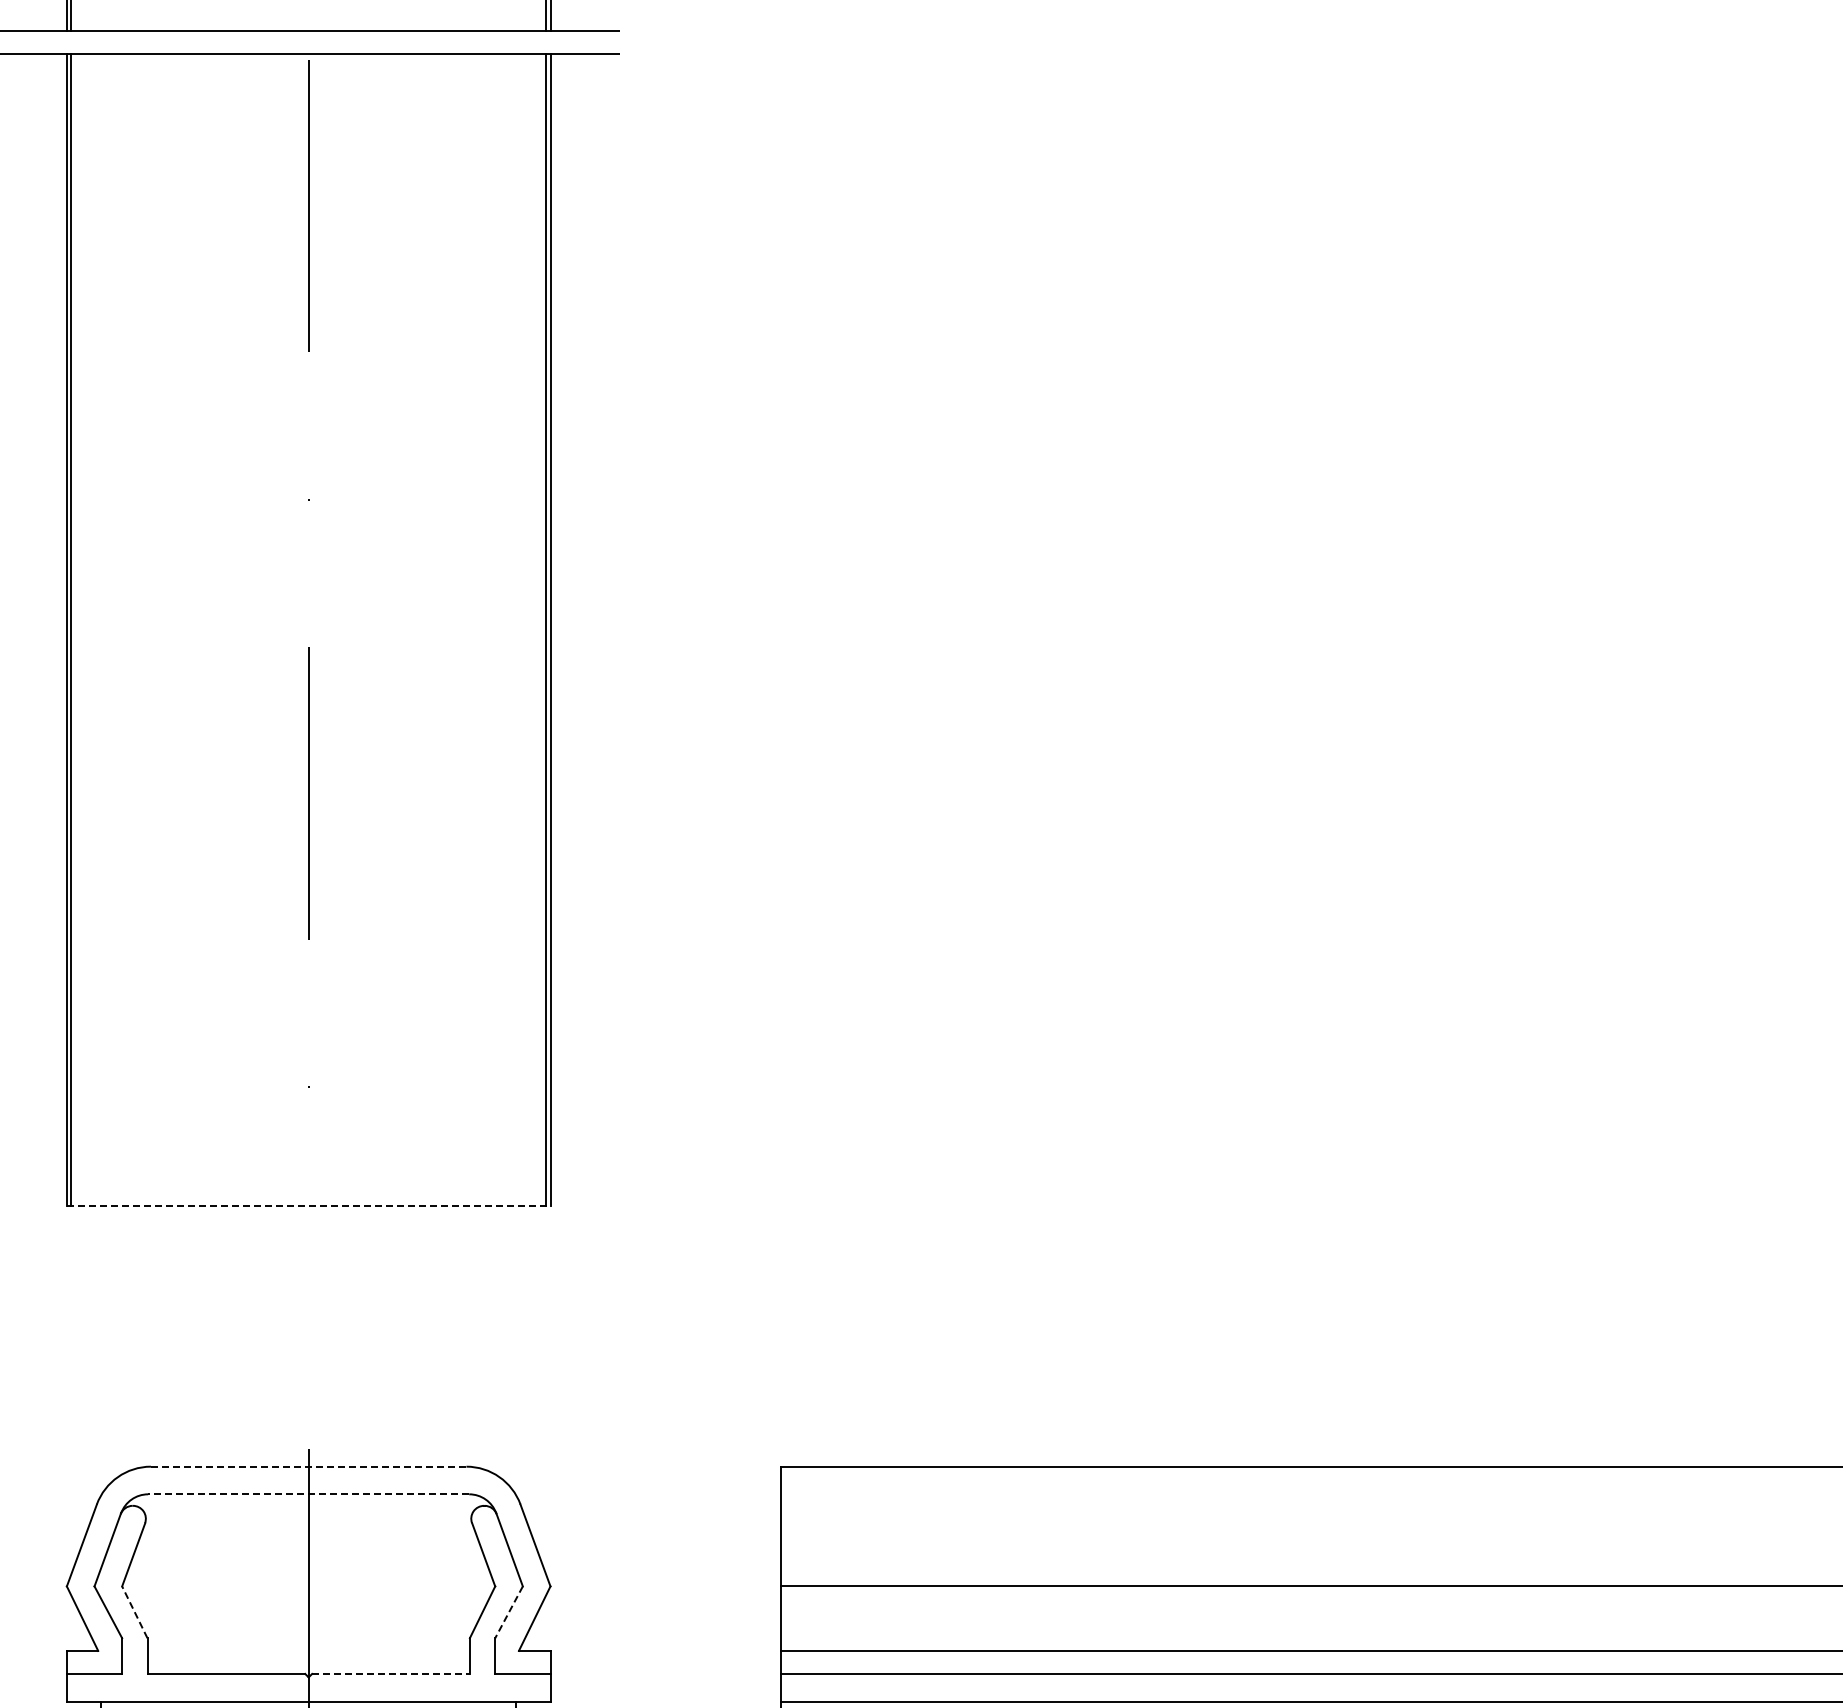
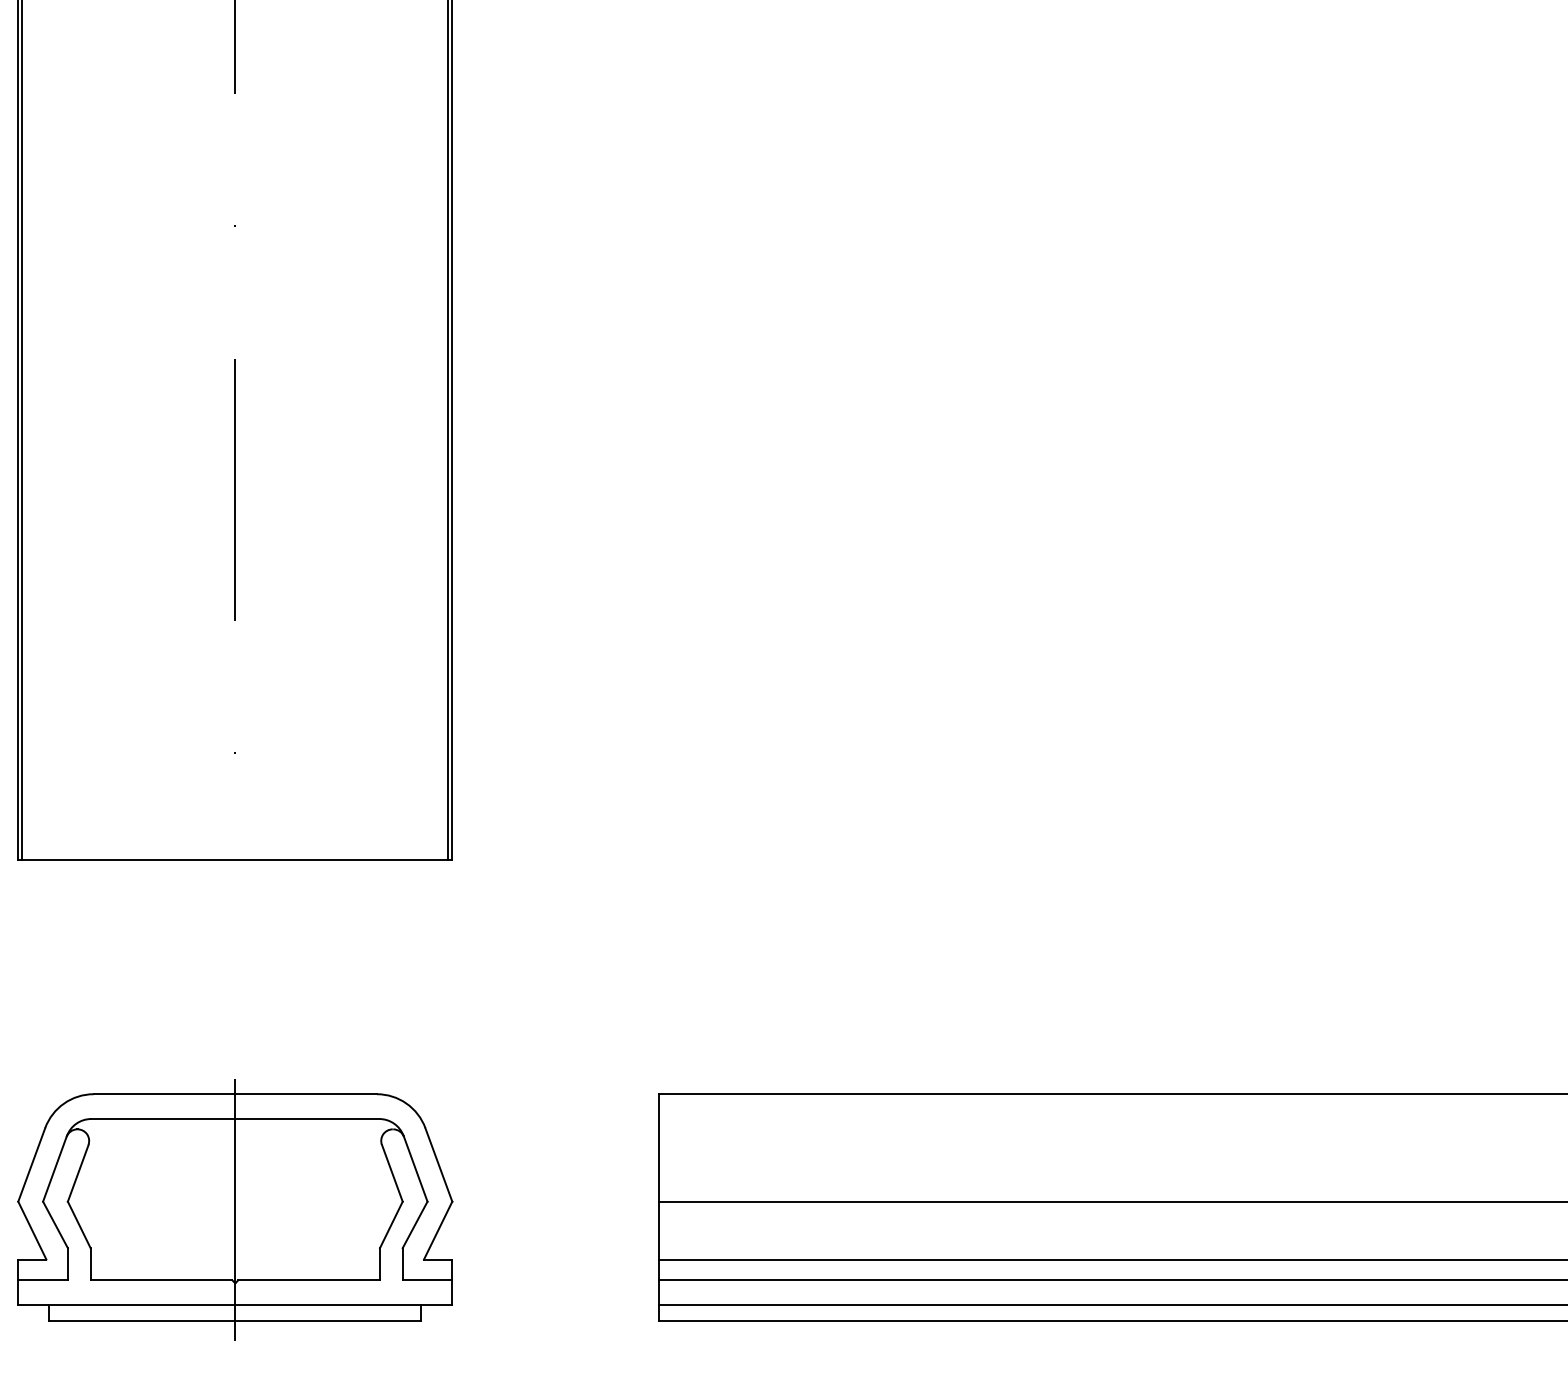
line: (308, 1205) -> (235, 859), dashed -> solid
line: (308, 1466) -> (235, 1094), dashed -> solid
line: (308, 1494) -> (235, 1119), dashed -> solid
line: (134, 1612) -> (78, 1225), dashed -> solid
line: (508, 1612) -> (414, 1225), dashed -> solid
line: (391, 1673) -> (309, 1279), dashed -> solid

